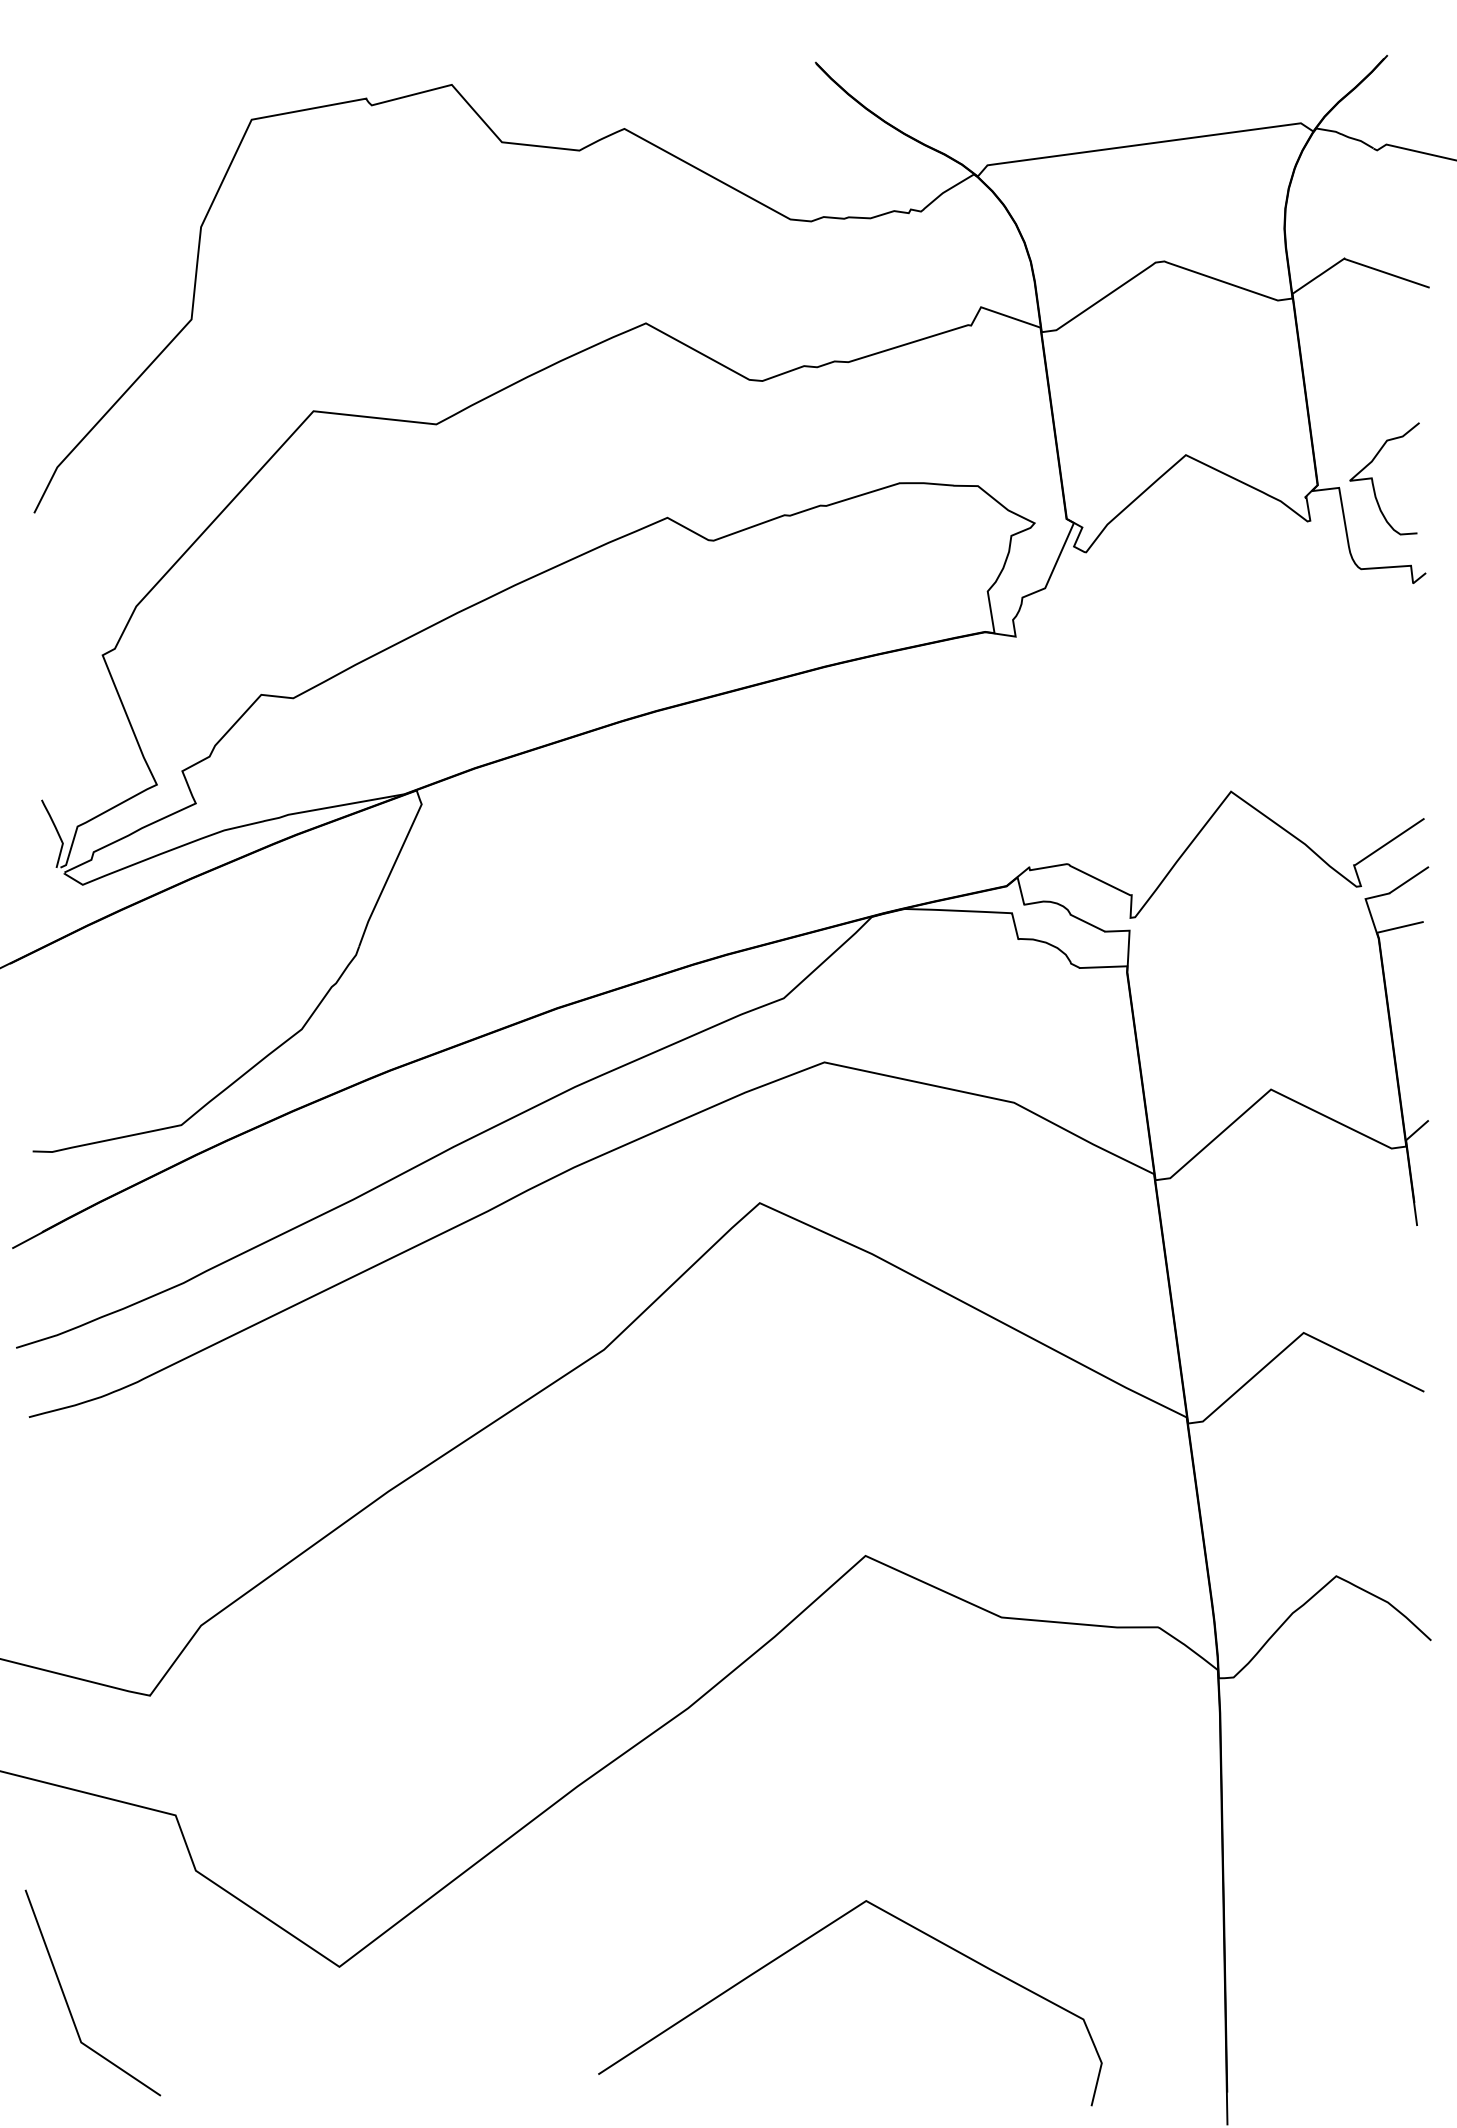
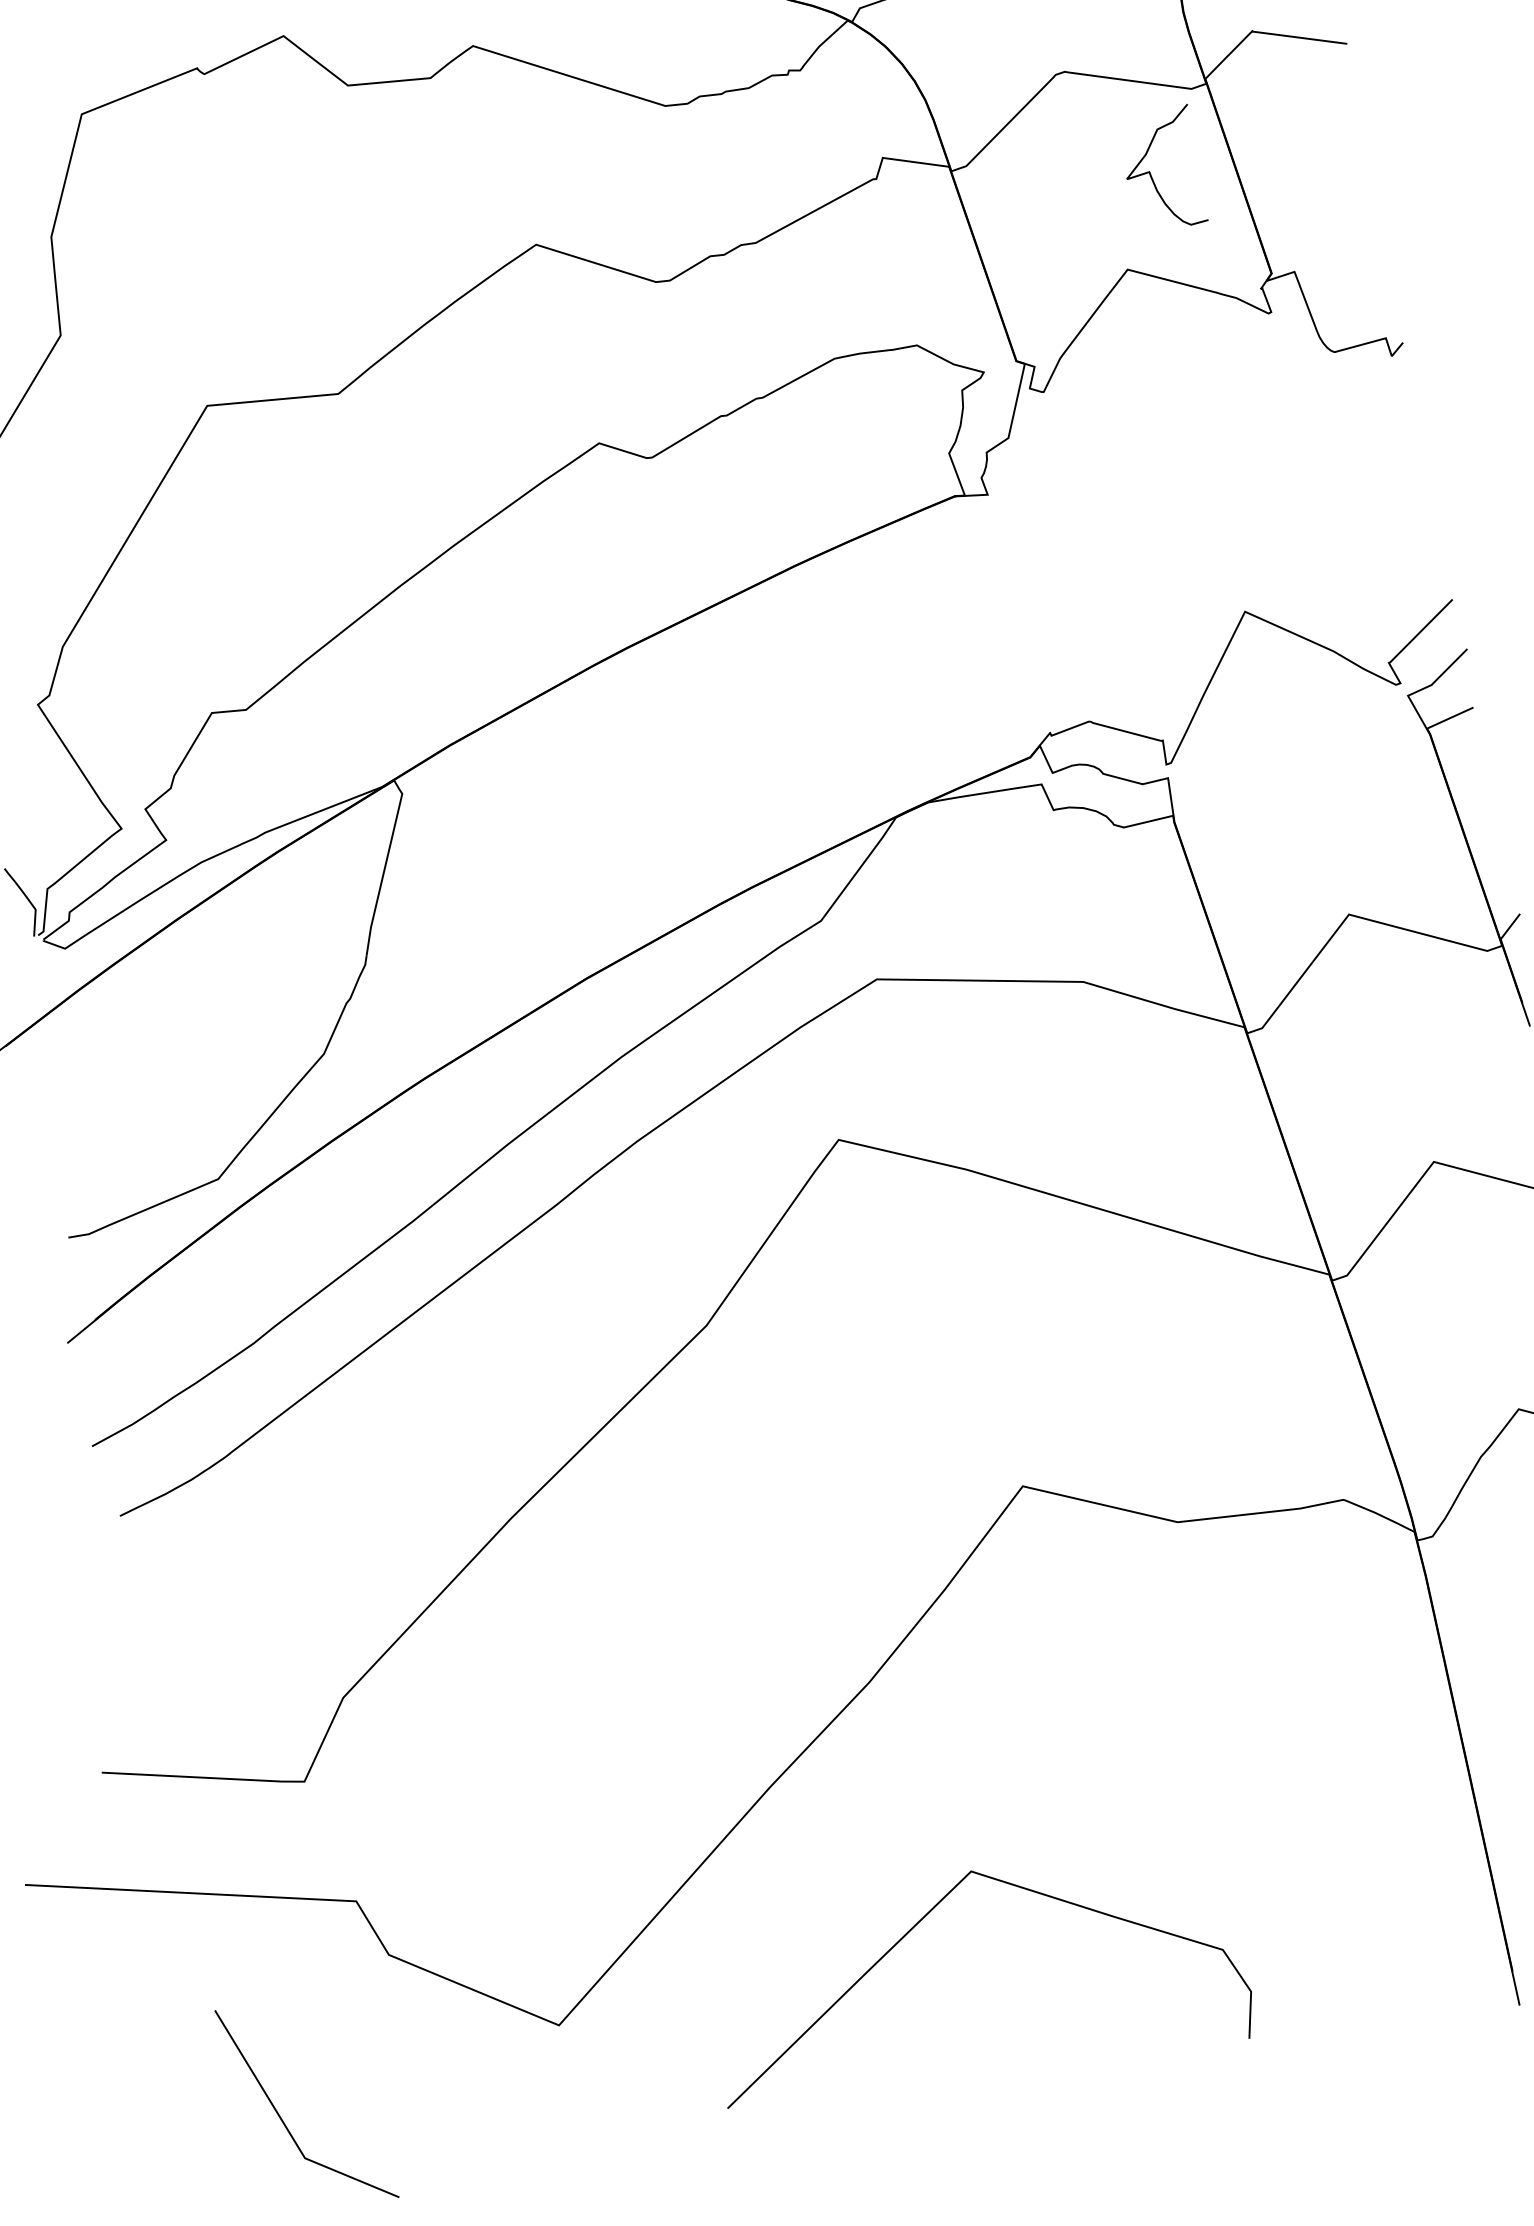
curve: (1373, 480) -> (1151, 174), moved
curve: (808, 1939) -> (918, 1923), moved

